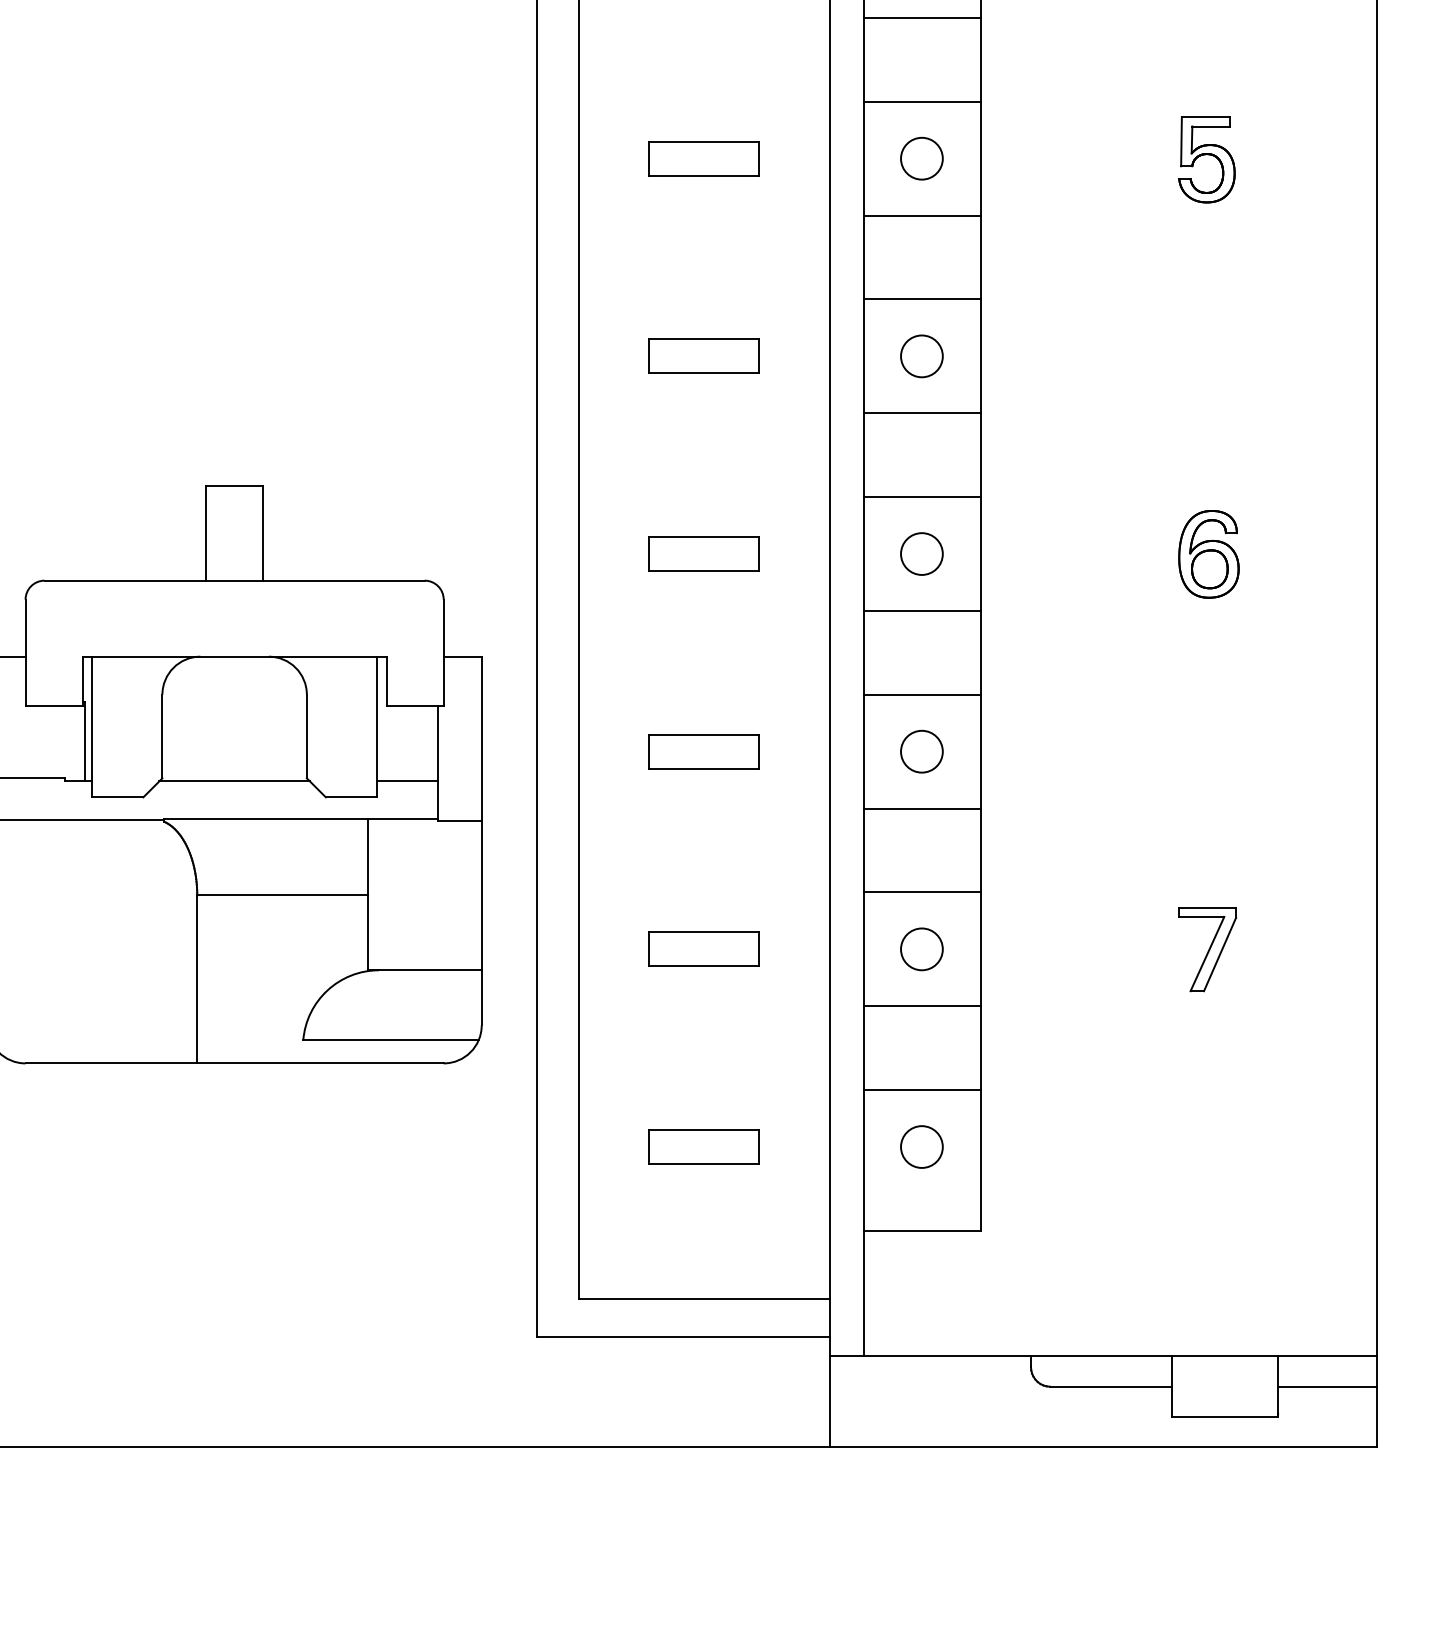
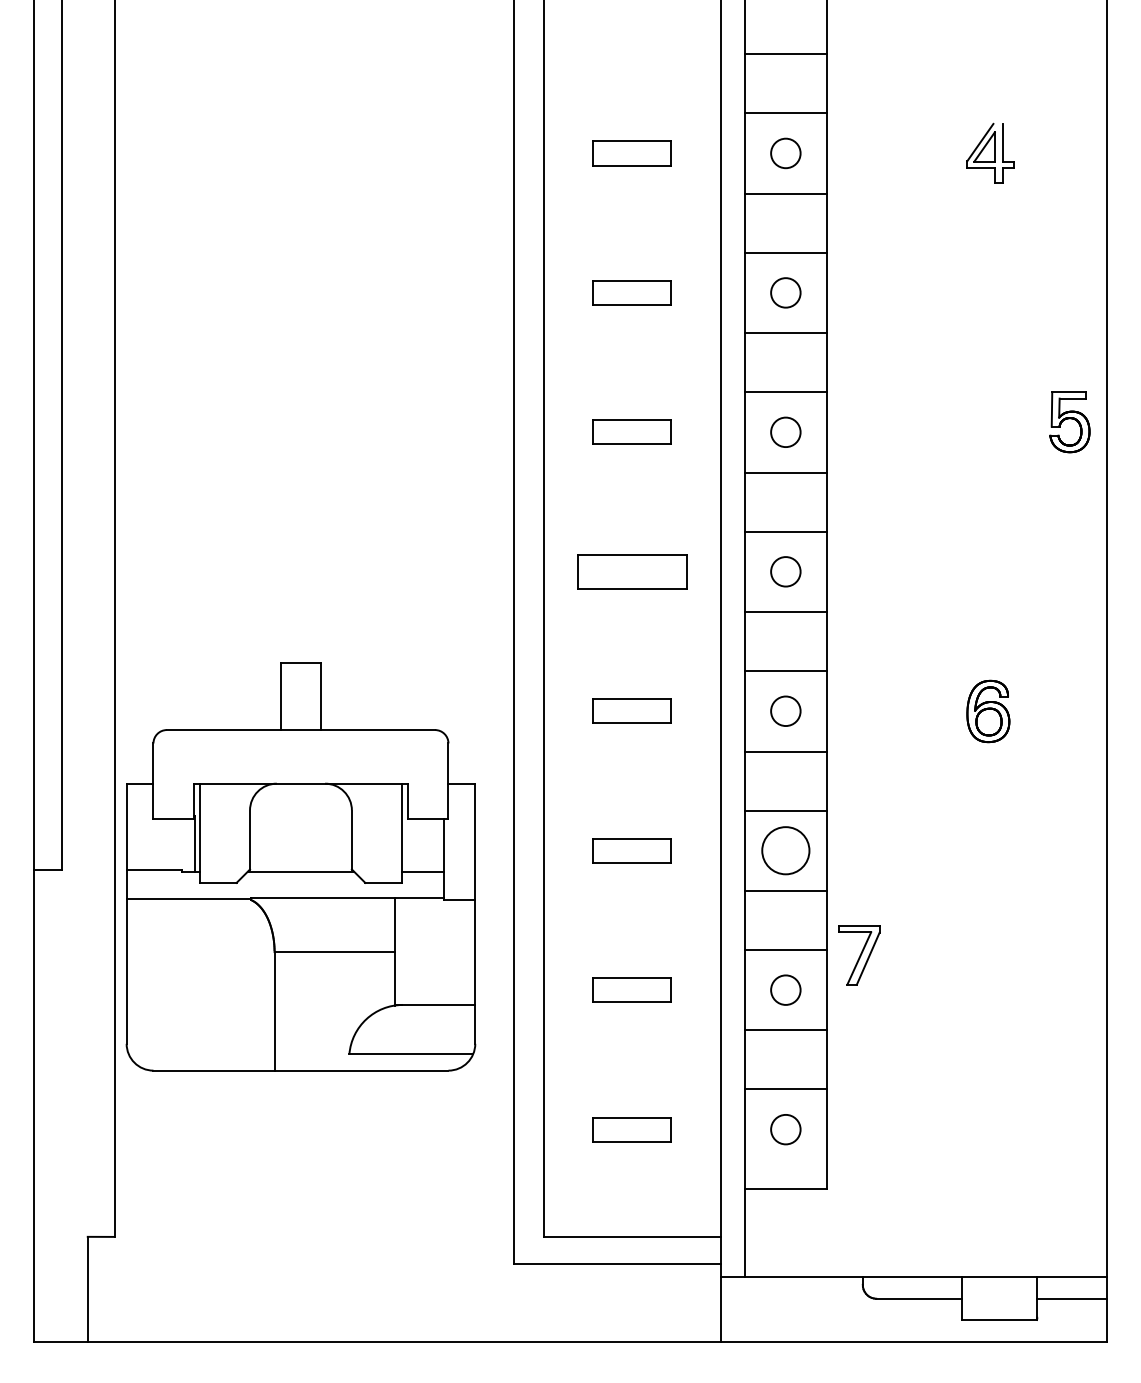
part: (1206, 160) -> (1069, 422), moved
part: (703, 355) -> (631, 571), size x1.4
circle: (921, 751) -> (785, 850), size x1.6
part: (1207, 949) -> (859, 955), moved

